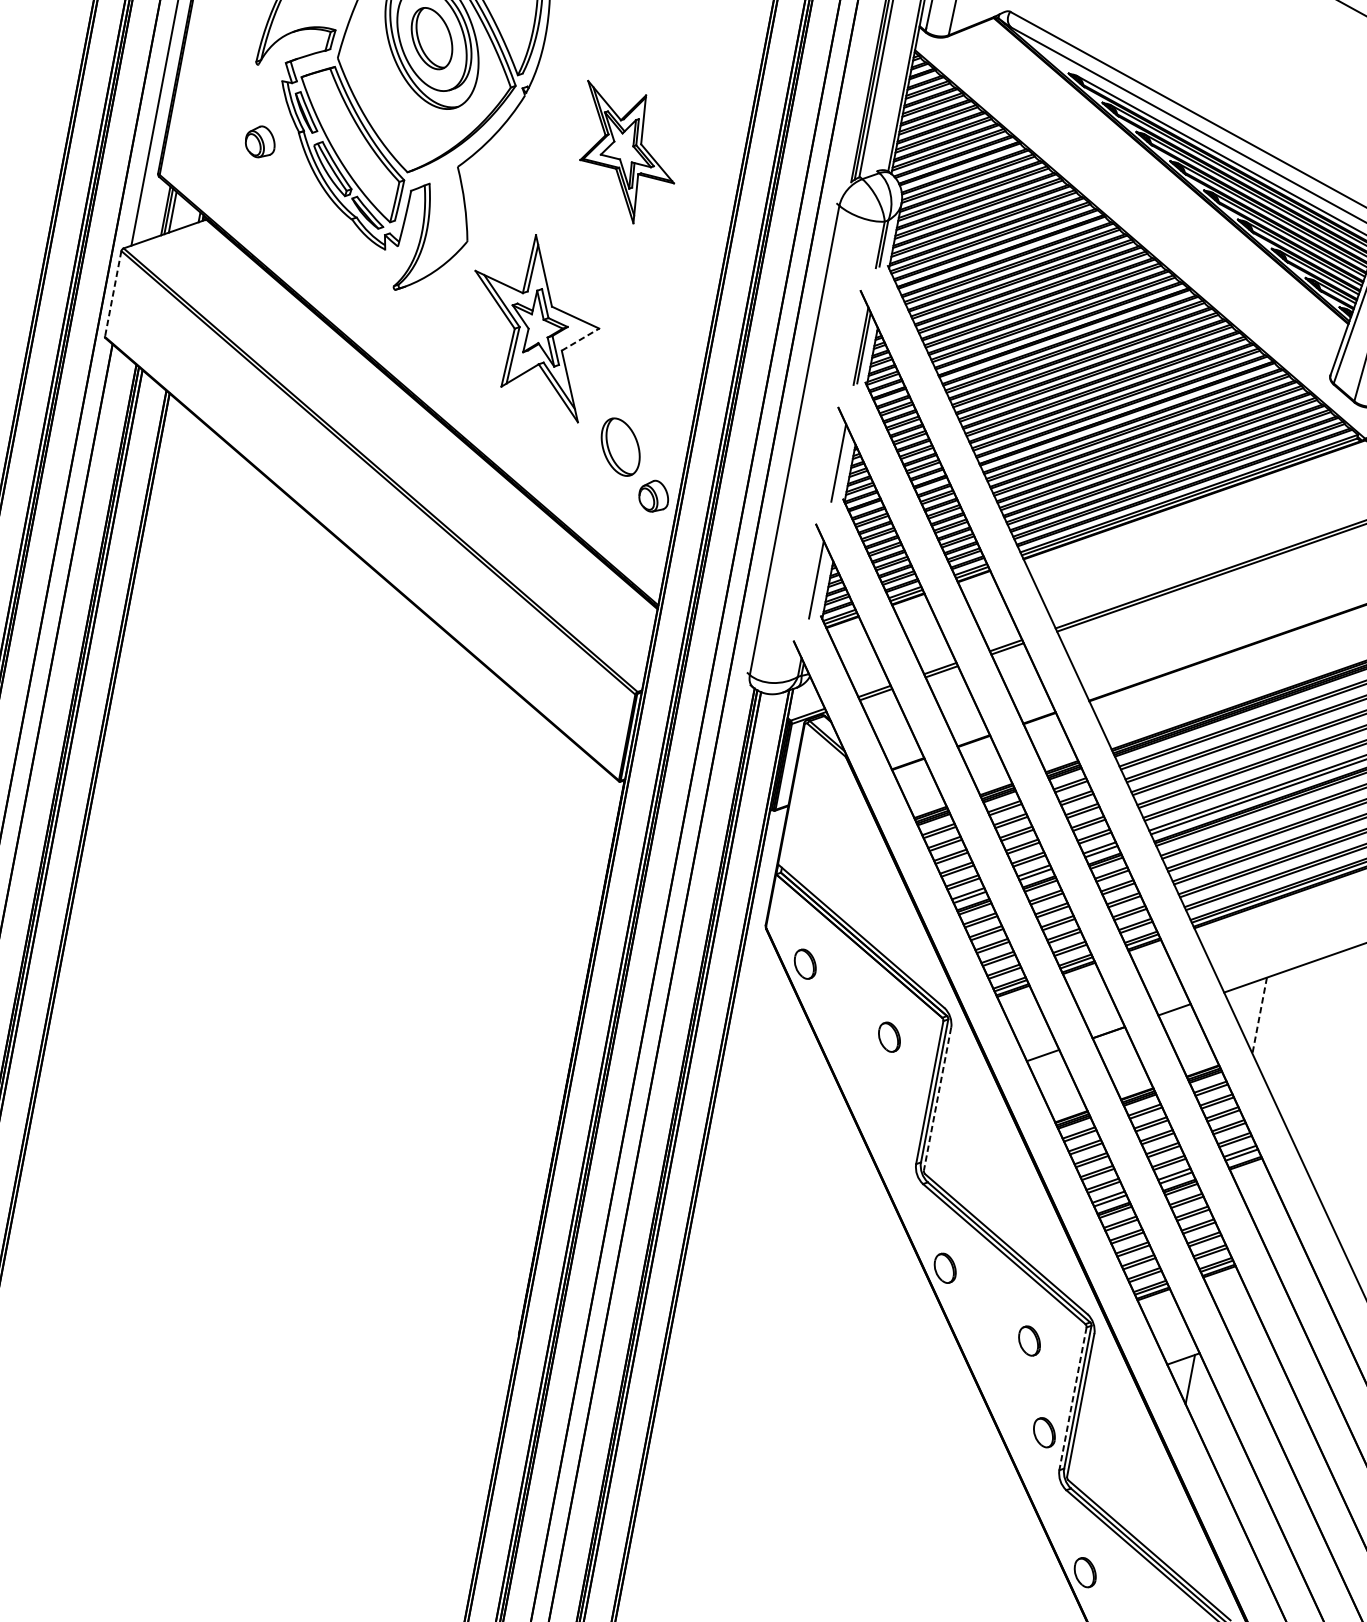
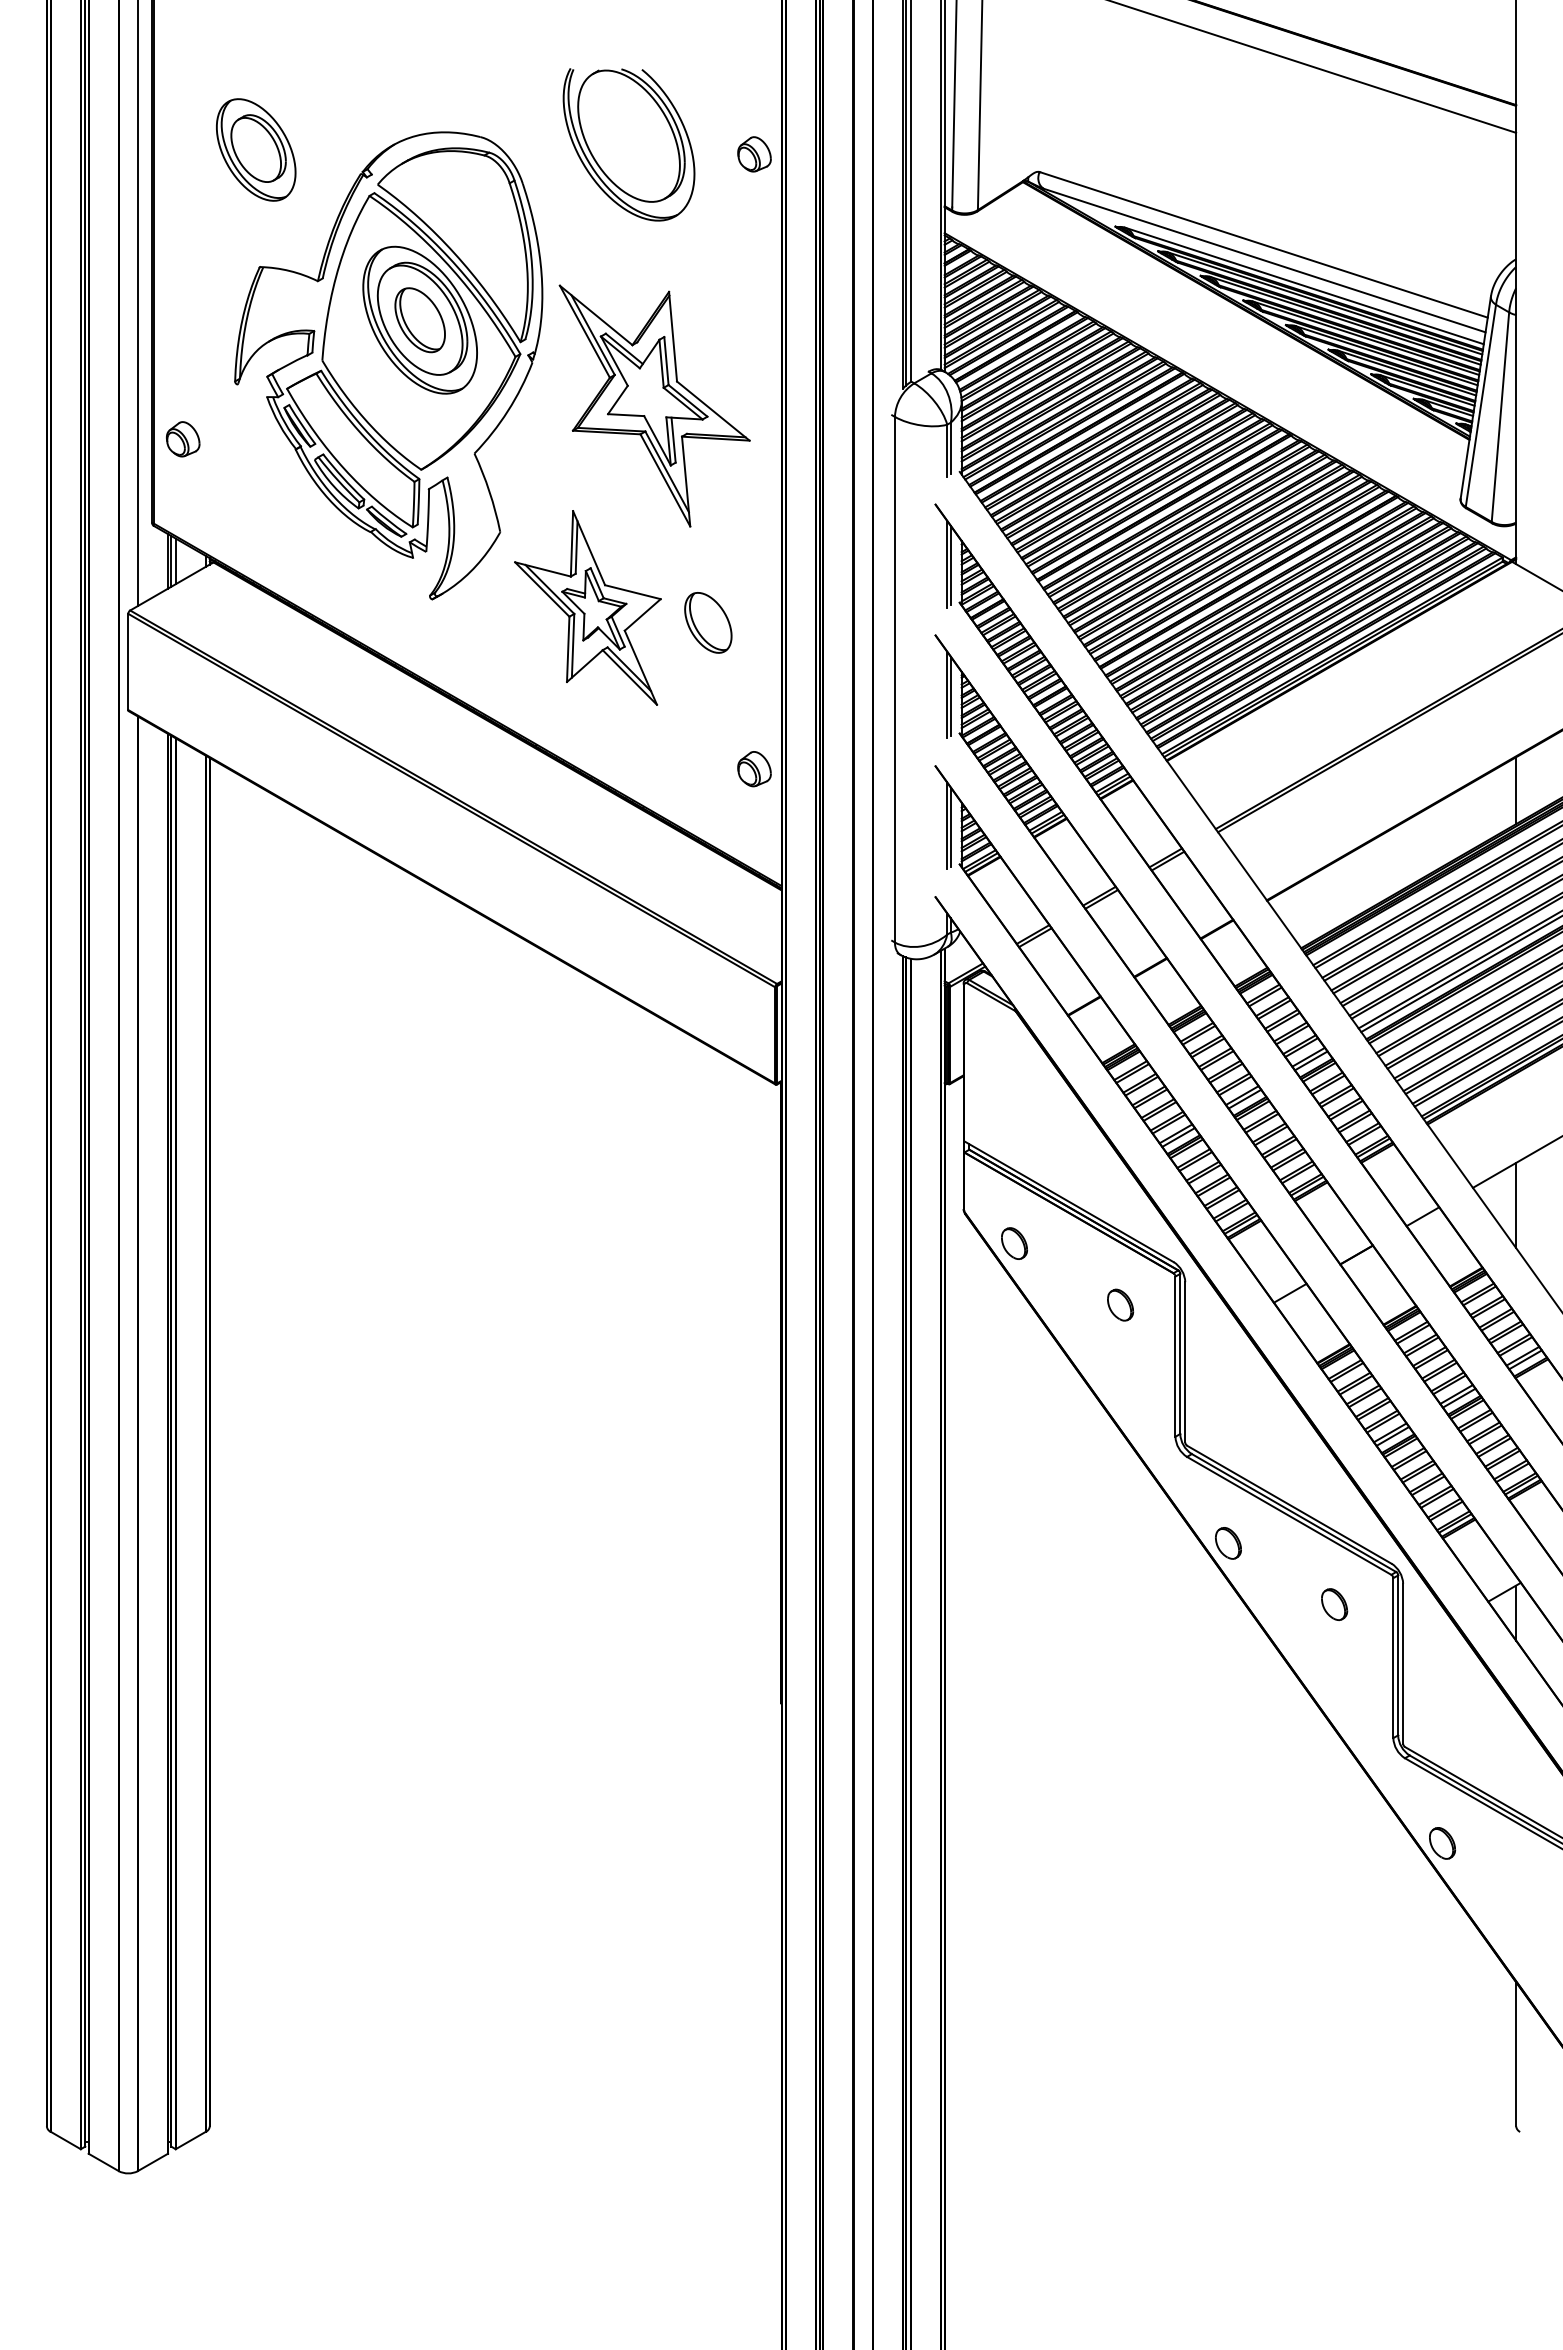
part: (260, 142) -> (183, 439), moved
part: (626, 154) -> (654, 405), size x1.67
line: (113, 294) -> (128, 662), dashed -> solid
line: (580, 339) -> (642, 614), dashed -> solid
part: (620, 446) -> (708, 622), moved
line: (841, 464) -> (950, 696), added
line: (819, 580) -> (950, 826), added
line: (1330, 645) -> (1516, 790), added
line: (1260, 1015) -> (1516, 1205), dashed -> solid
line: (937, 1099) -> (1185, 1362), dashed -> solid
line: (1073, 1399) -> (1393, 1658), dashed -> solid
part: (1044, 1432) -> (1369, 1700), removed

